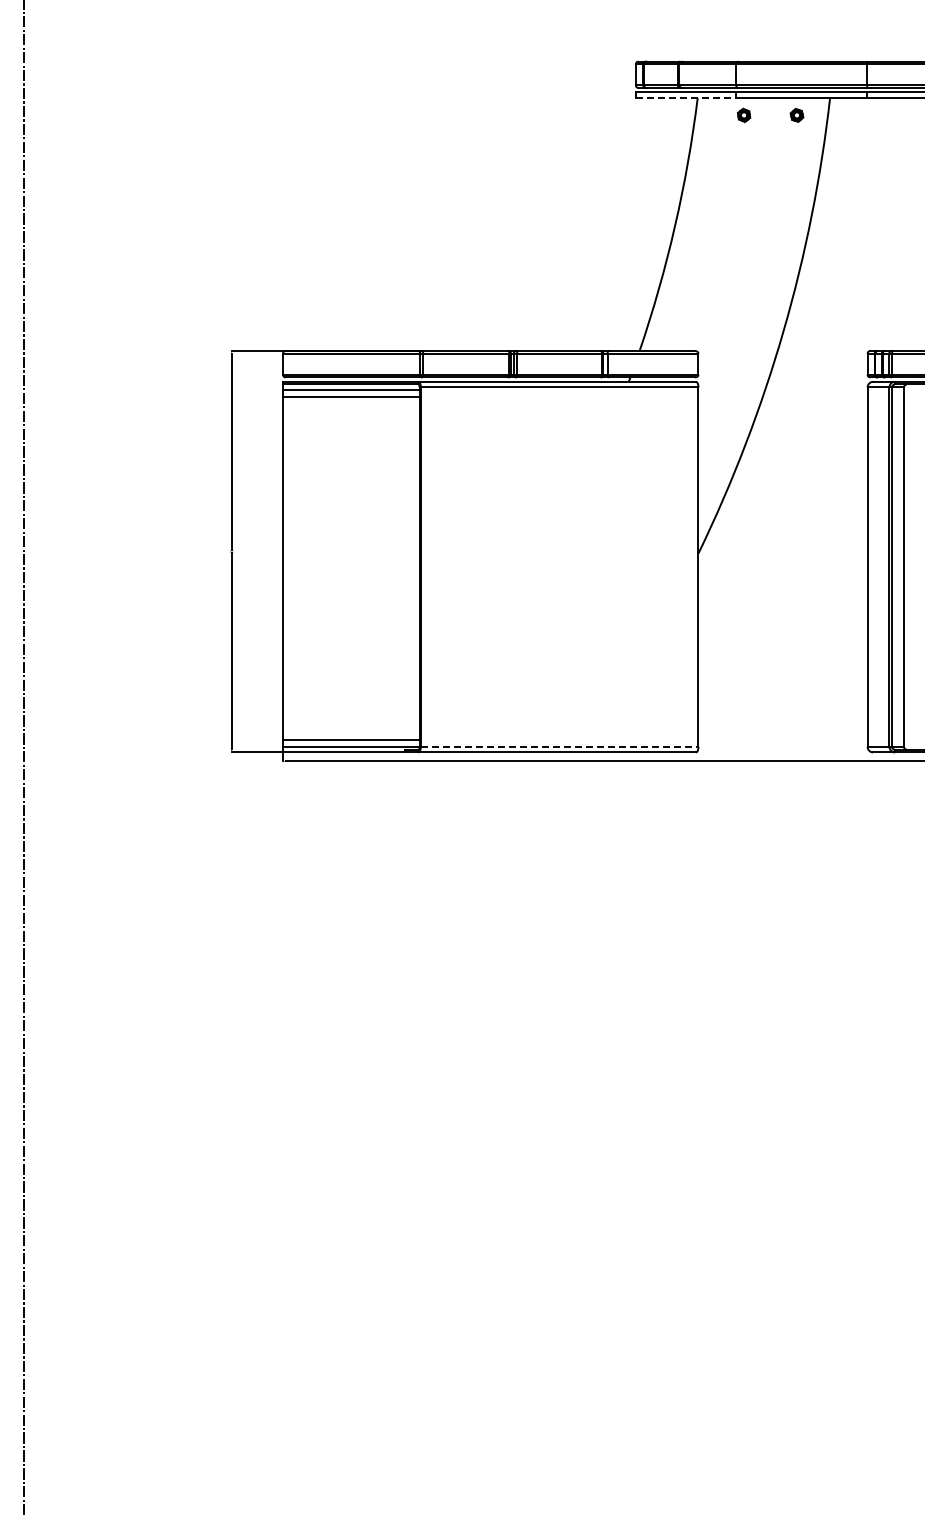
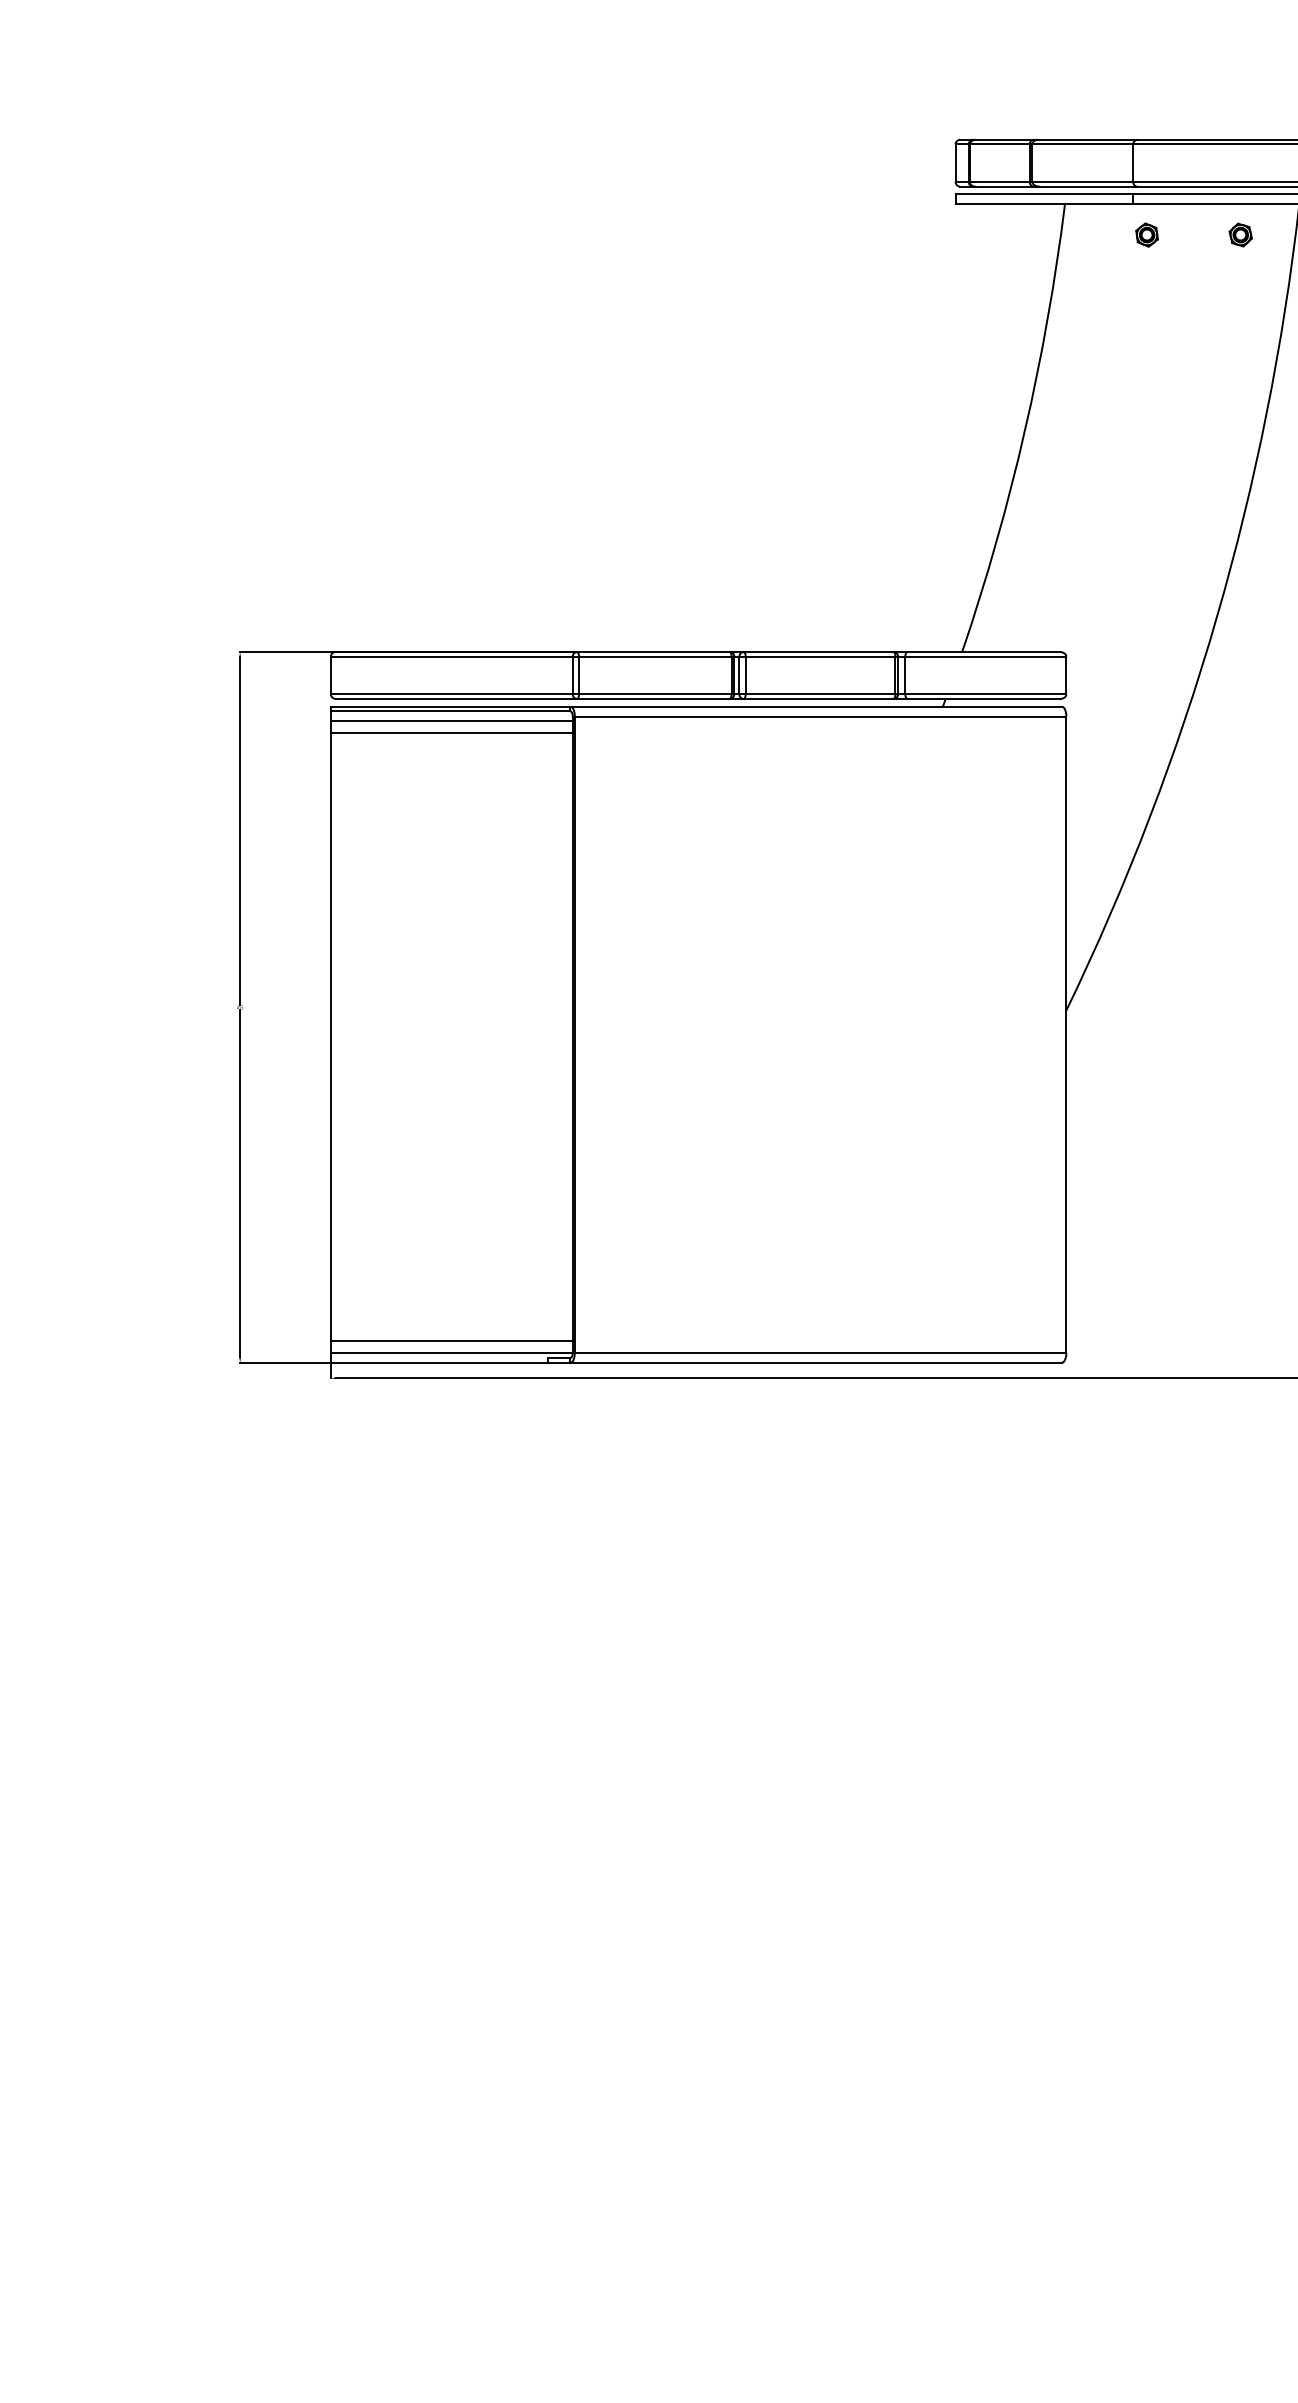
line: (686, 97) -> (1045, 203), dashed -> solid
line: (559, 746) -> (820, 1352), dashed -> solid

